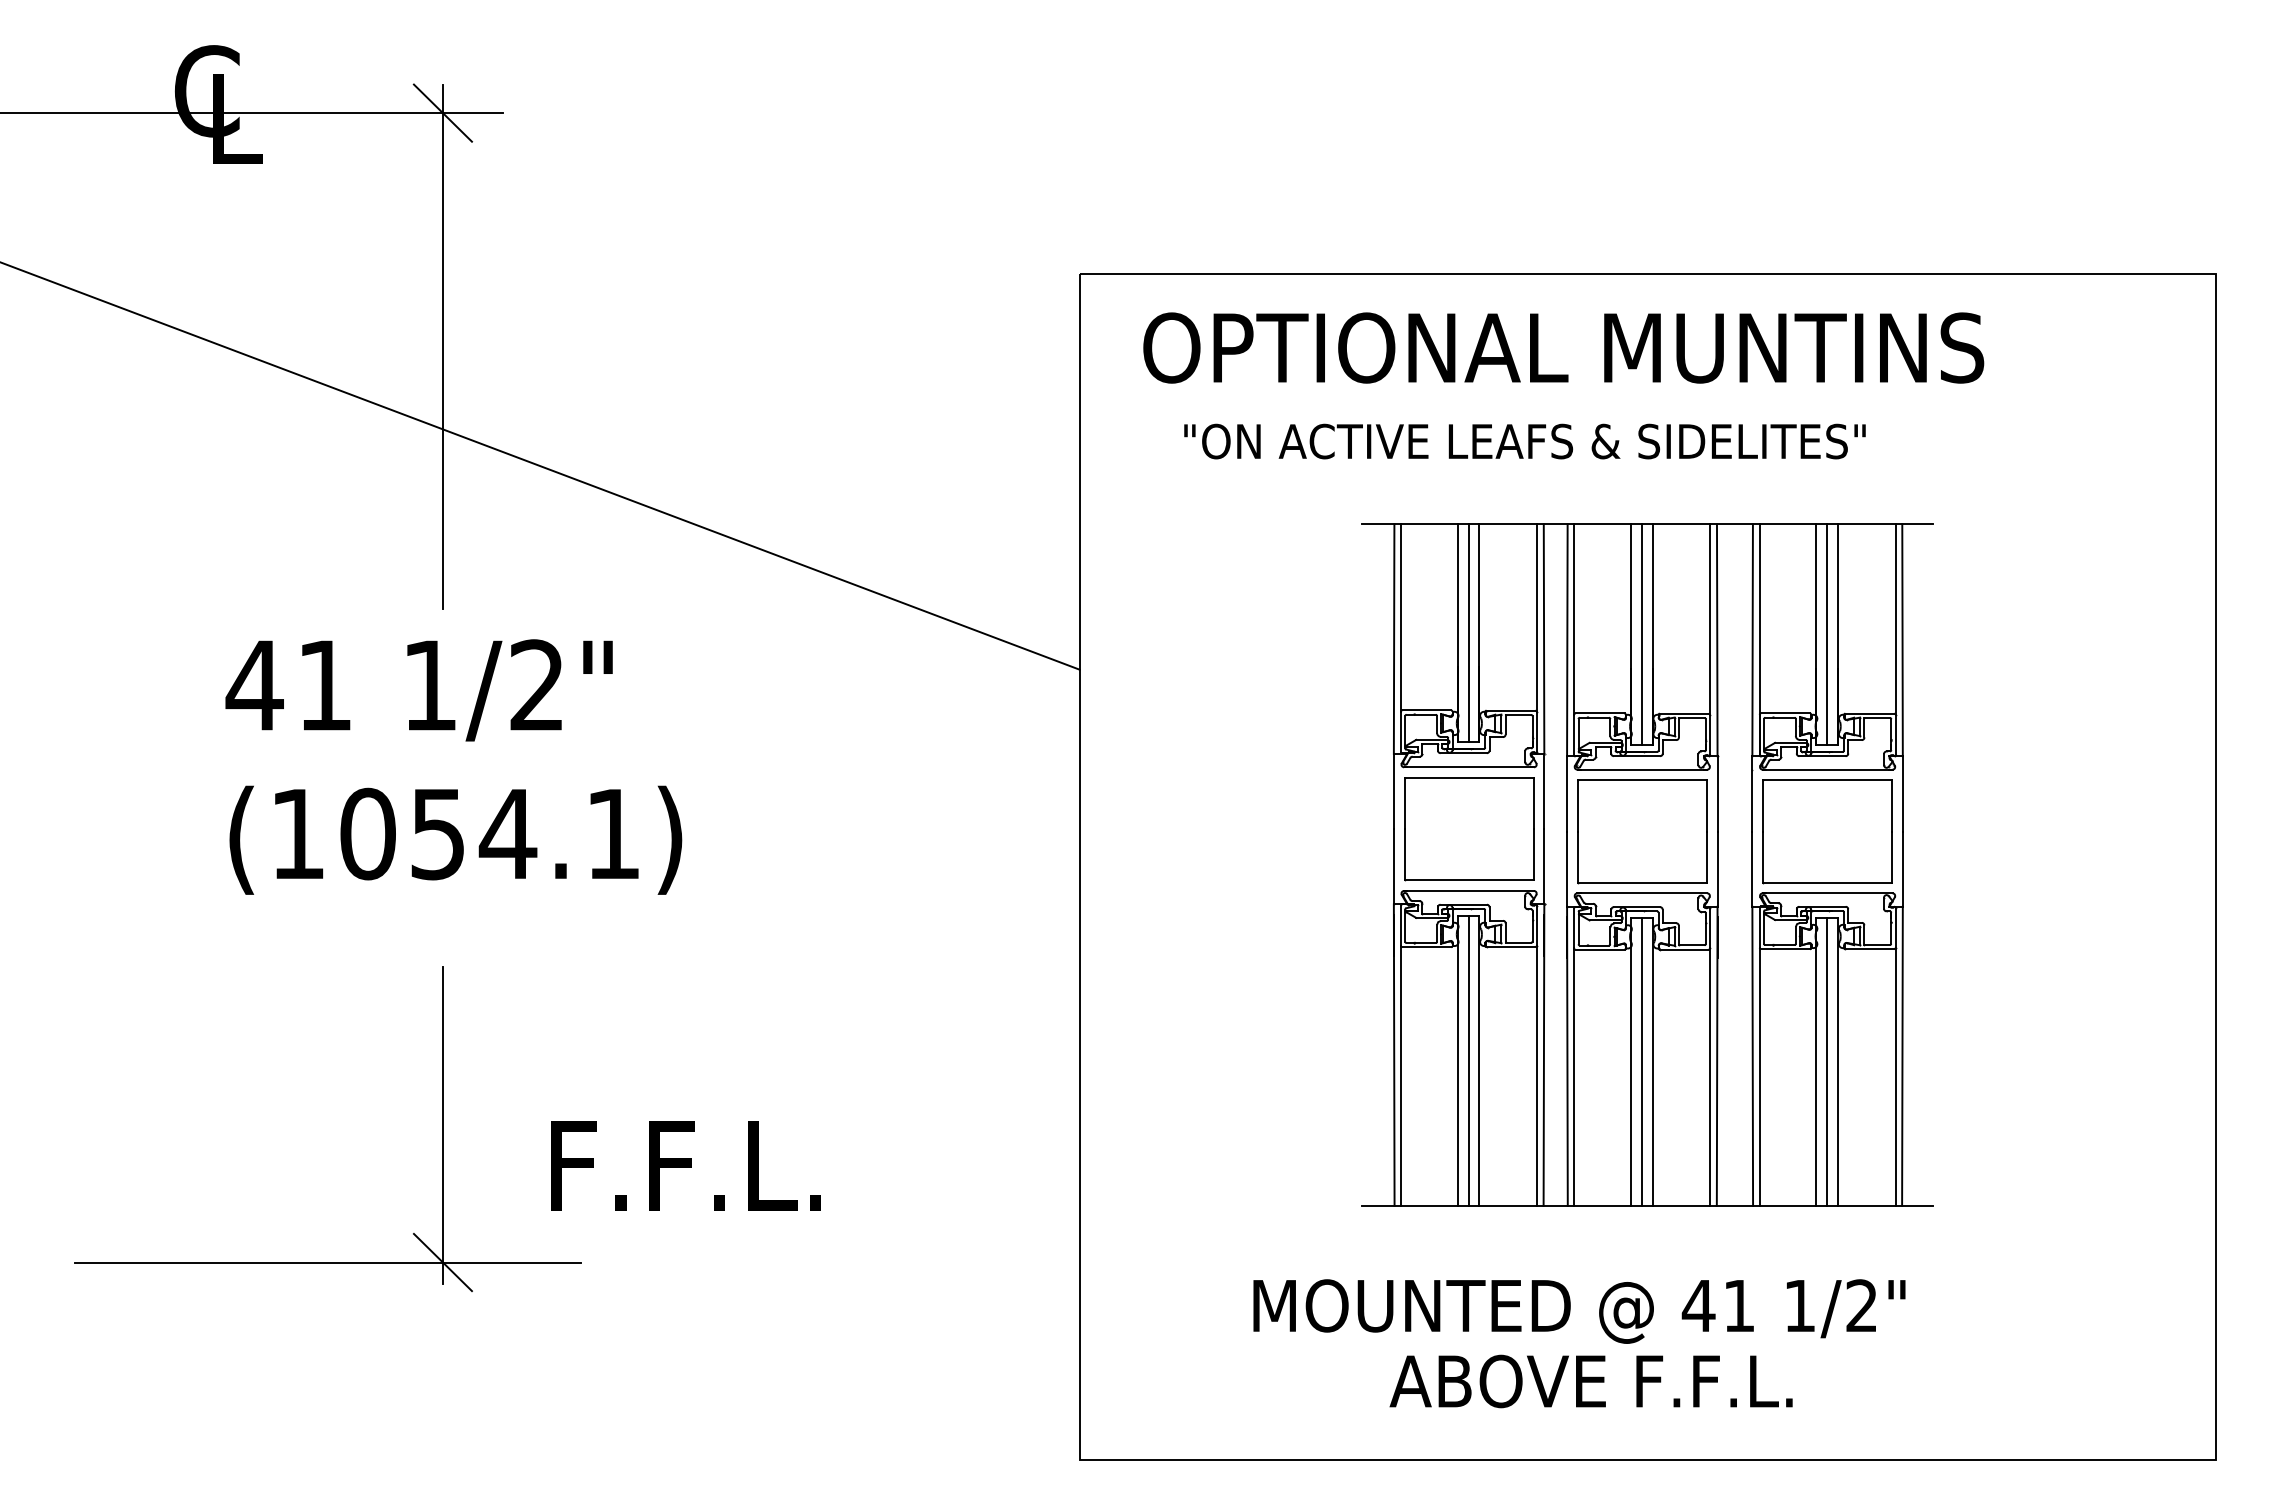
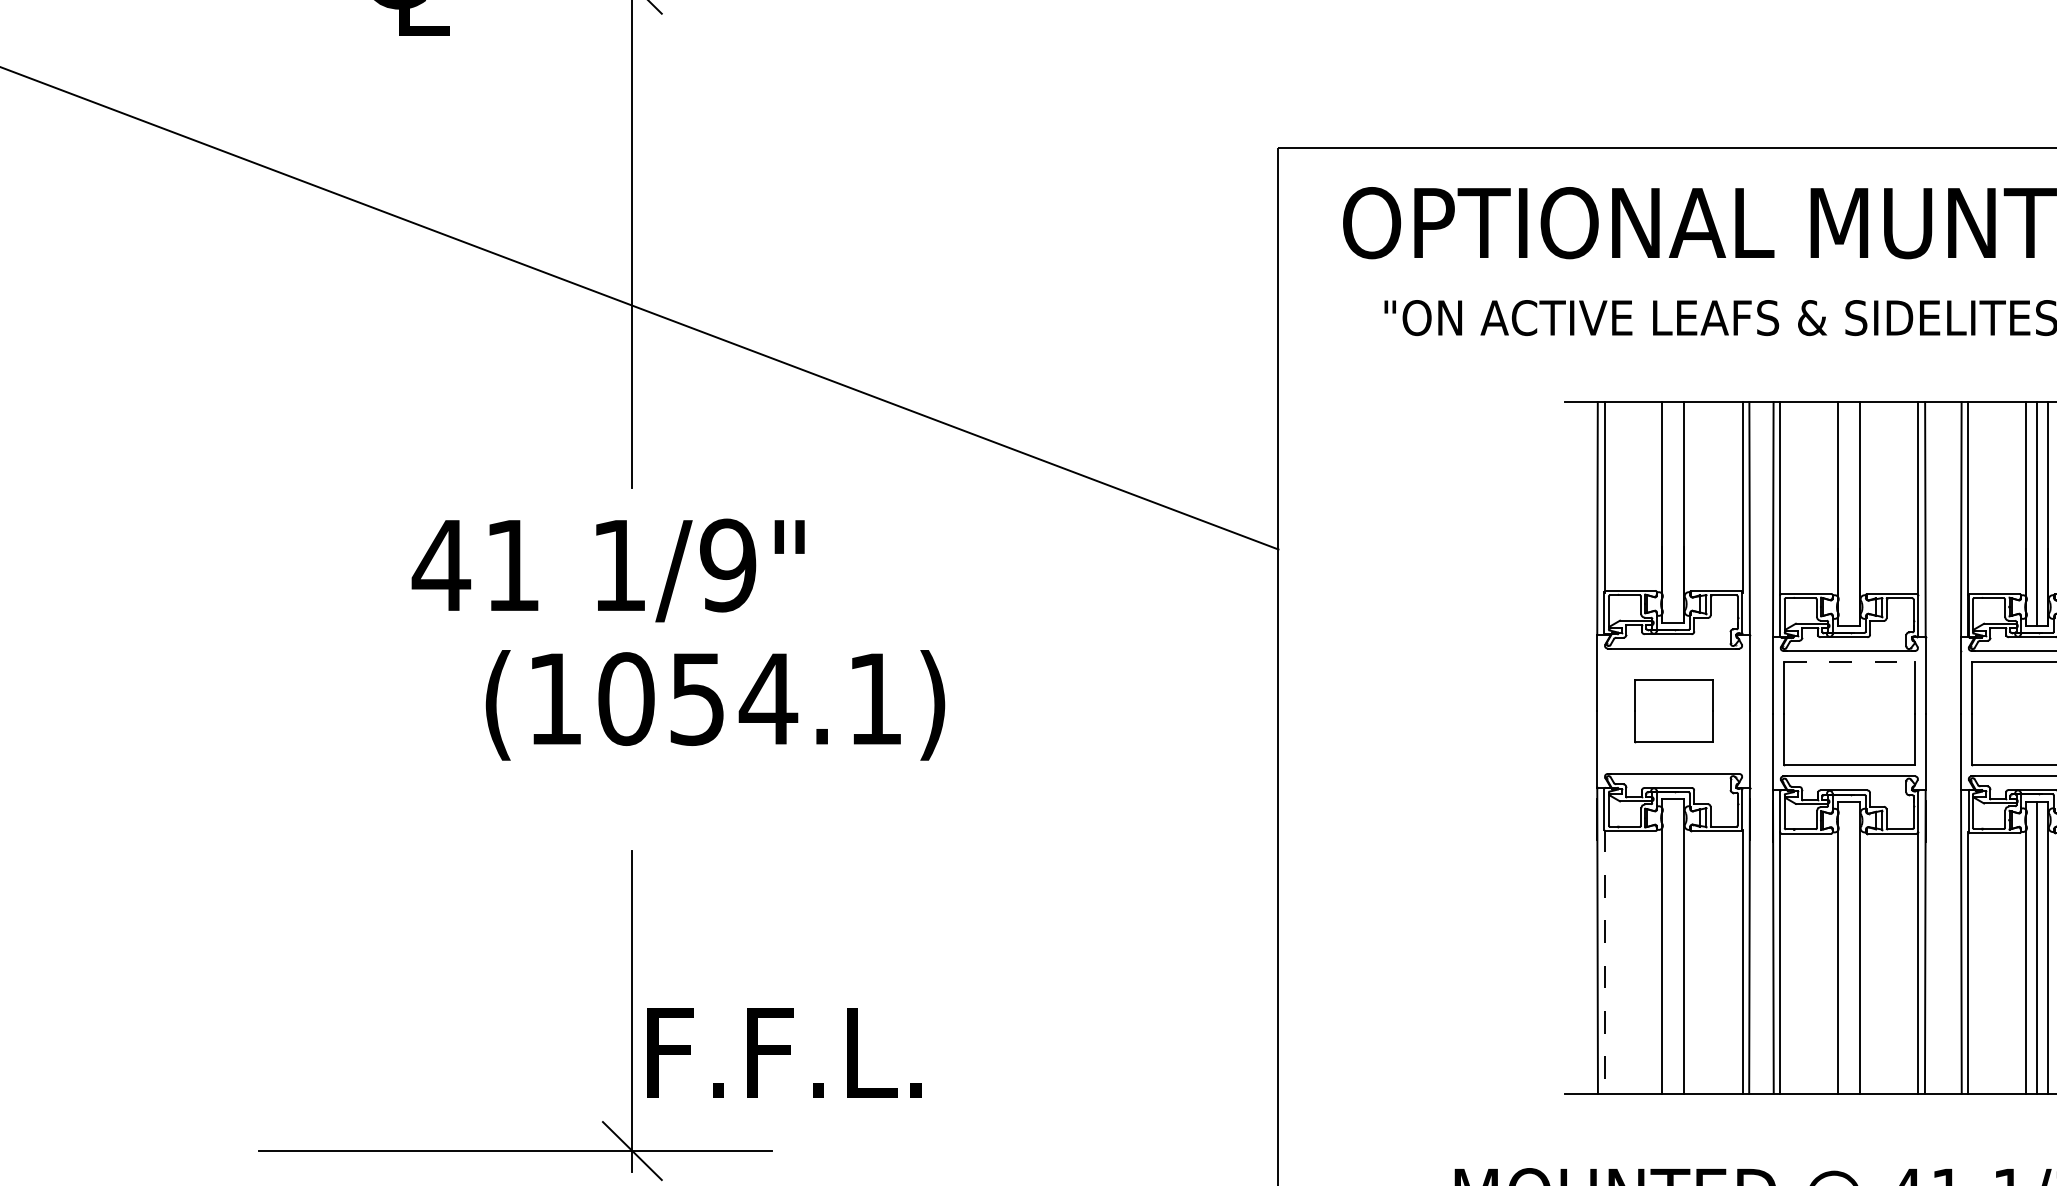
line: (1468, 633) -> (1672, 512), removed
line: (1641, 634) -> (1848, 513), removed
text: (536, 685) -> (727, 565), 1/2" -> 1/9"
line: (1642, 780) -> (1849, 661), solid -> dashed
part: (1469, 829) -> (1674, 711), size x0.6
text: (455, 839) -> (715, 704), moved
line: (1468, 1060) -> (1672, 946), removed
line: (1641, 1061) -> (1848, 947), removed
line: (1401, 1076) -> (1605, 962), solid -> dashed
text: (685, 1165) -> (784, 1052), moved

